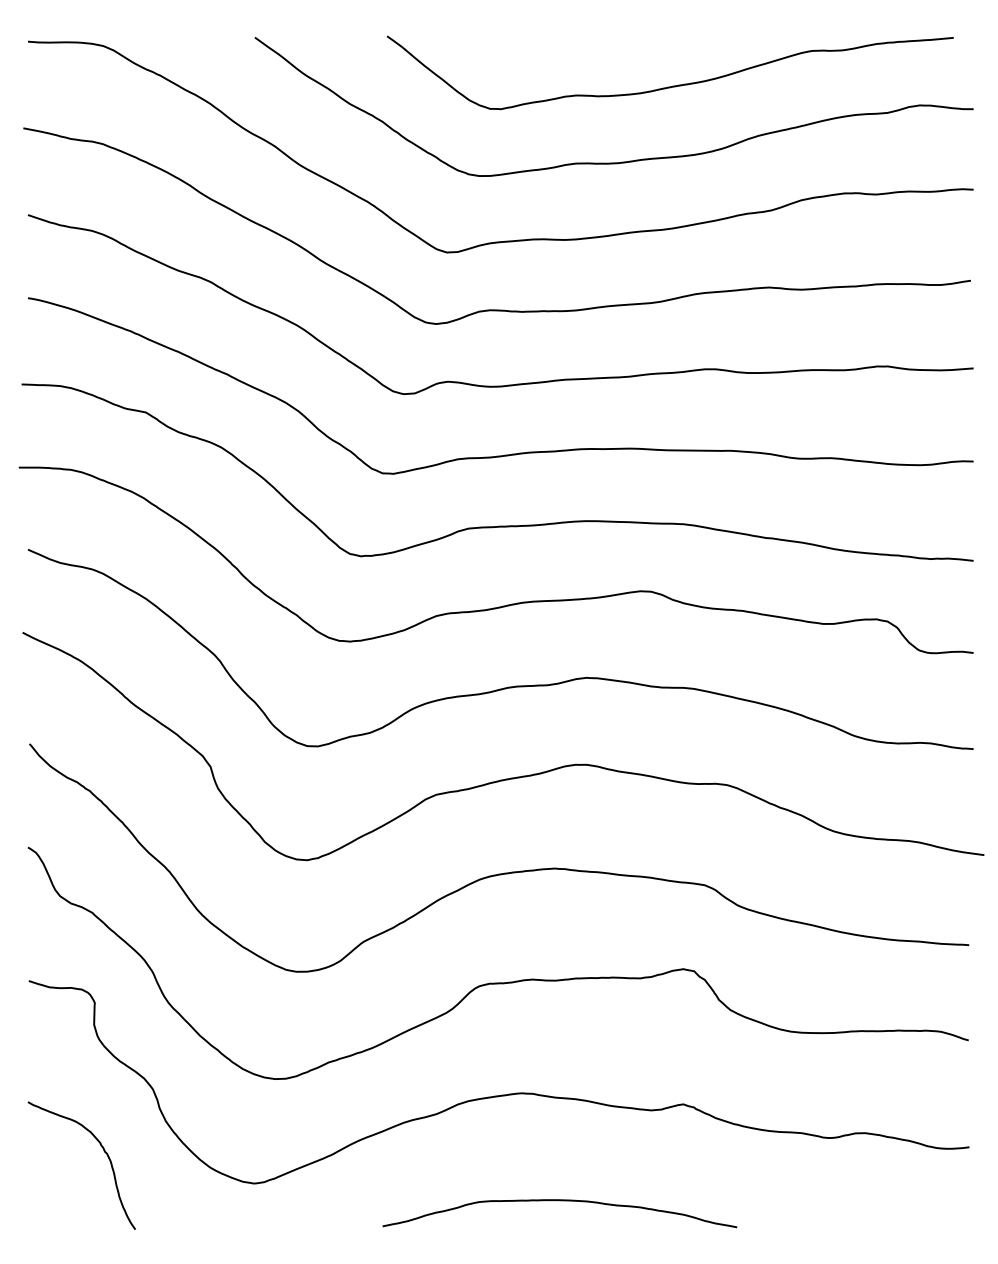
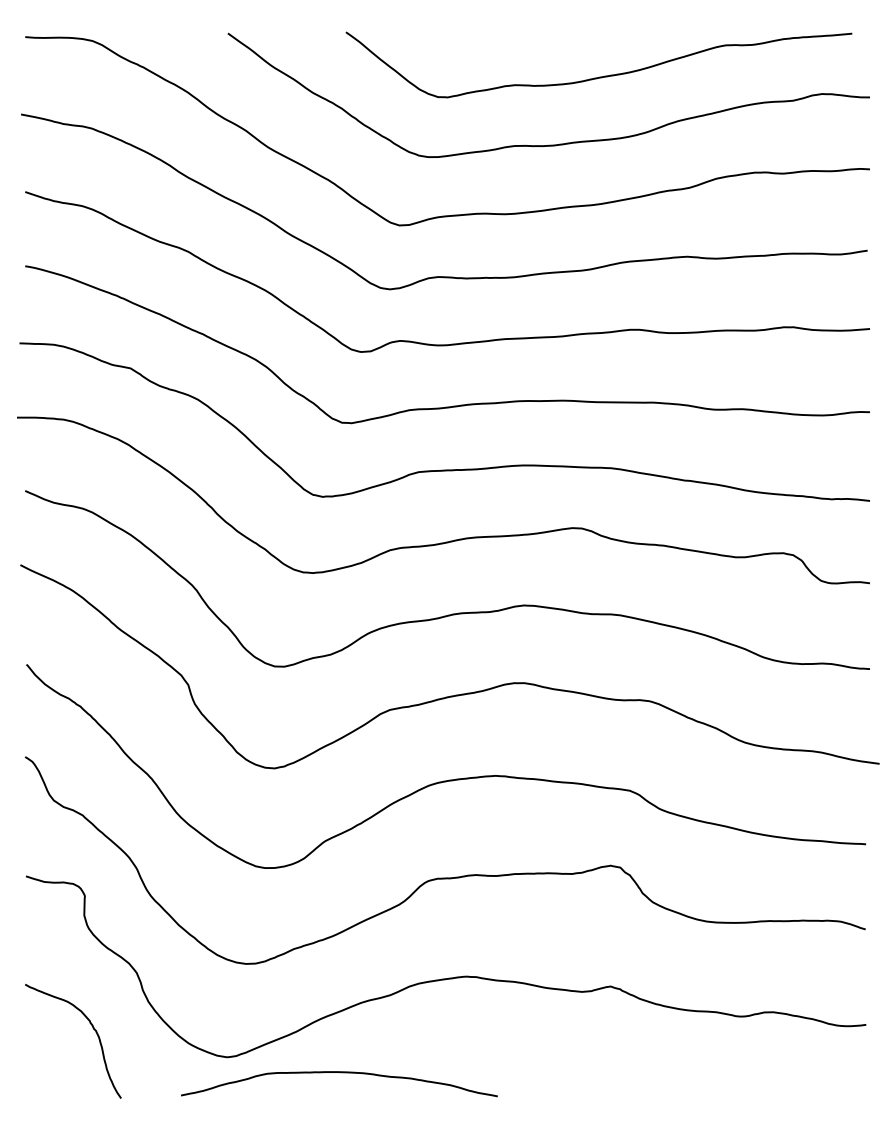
curve: (561, 1201) -> (340, 1073), moved

